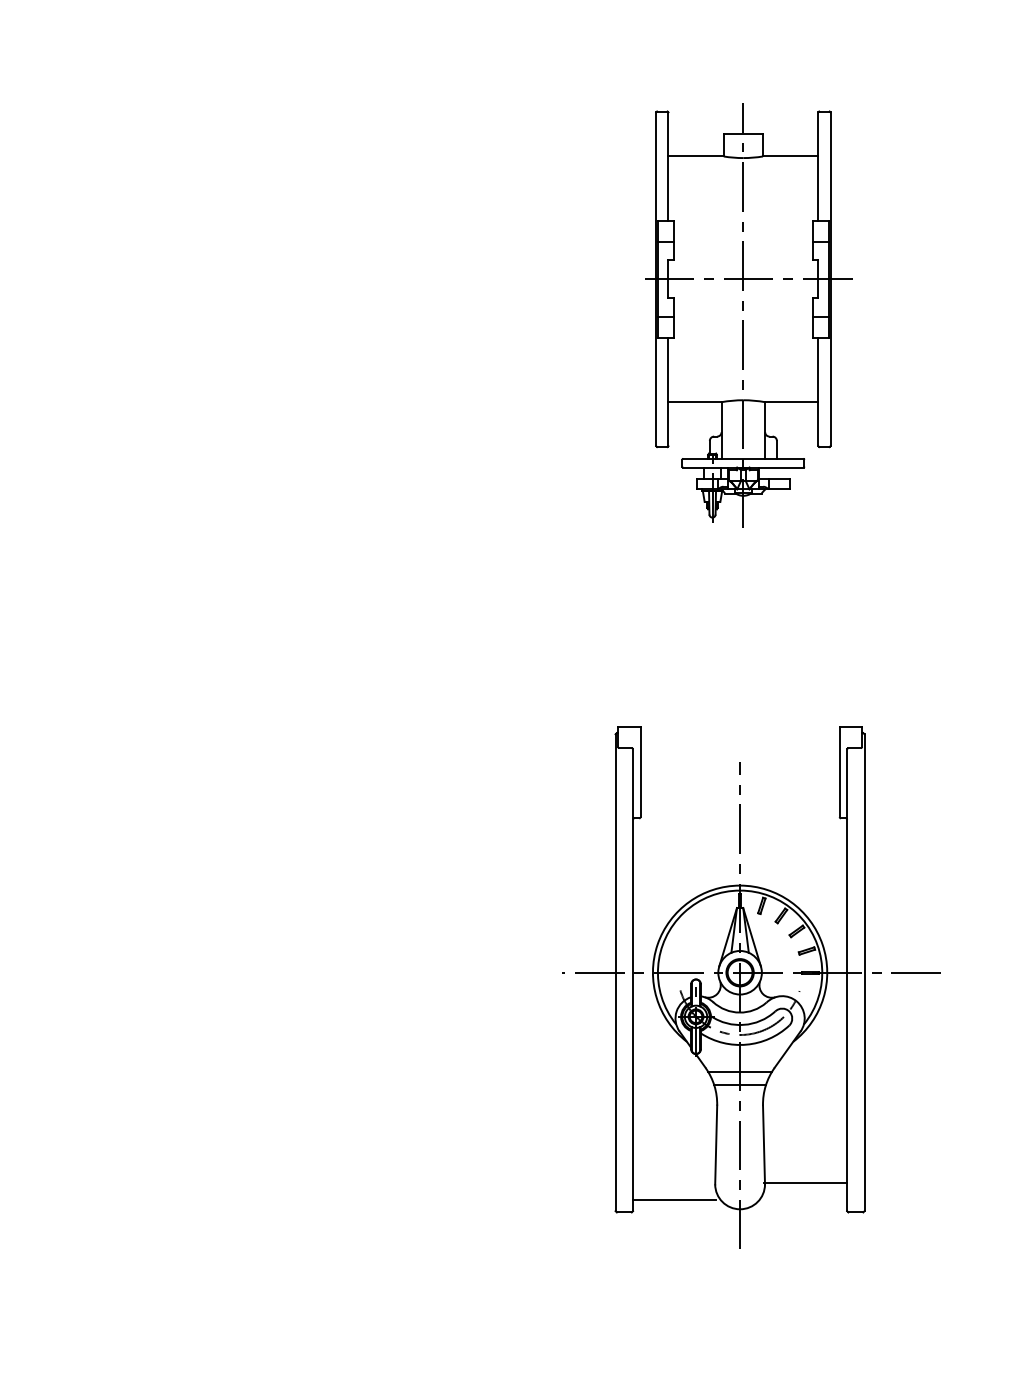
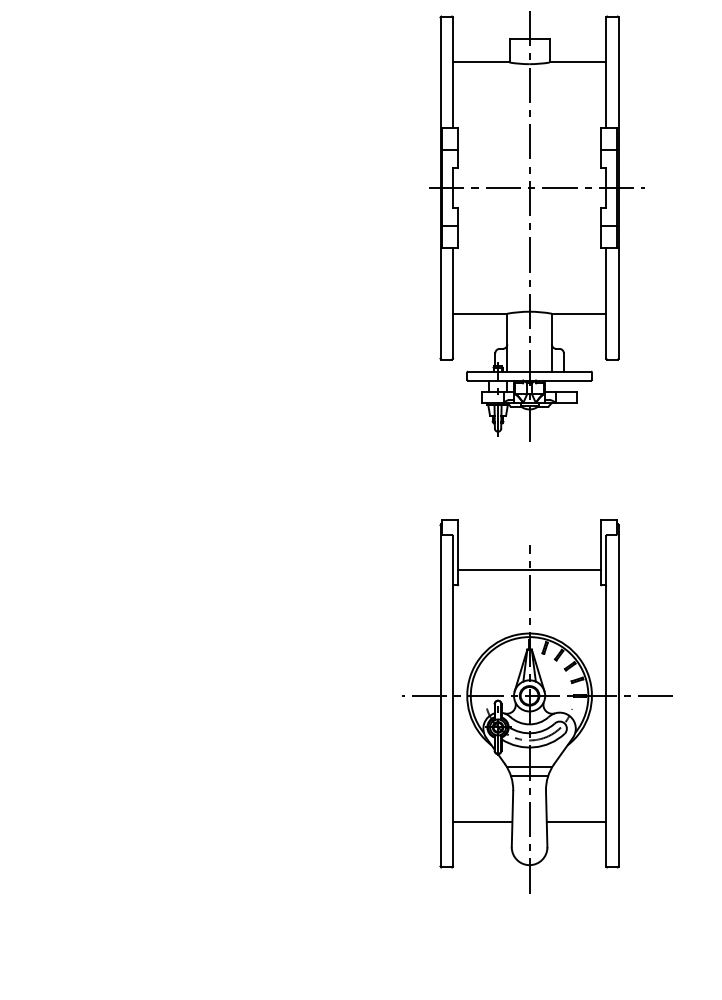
part: (750, 316) -> (537, 226), size x1.43
line: (739, 797) -> (529, 570), added
line: (805, 1183) -> (576, 821), moved
line: (674, 1200) -> (482, 821), moved

